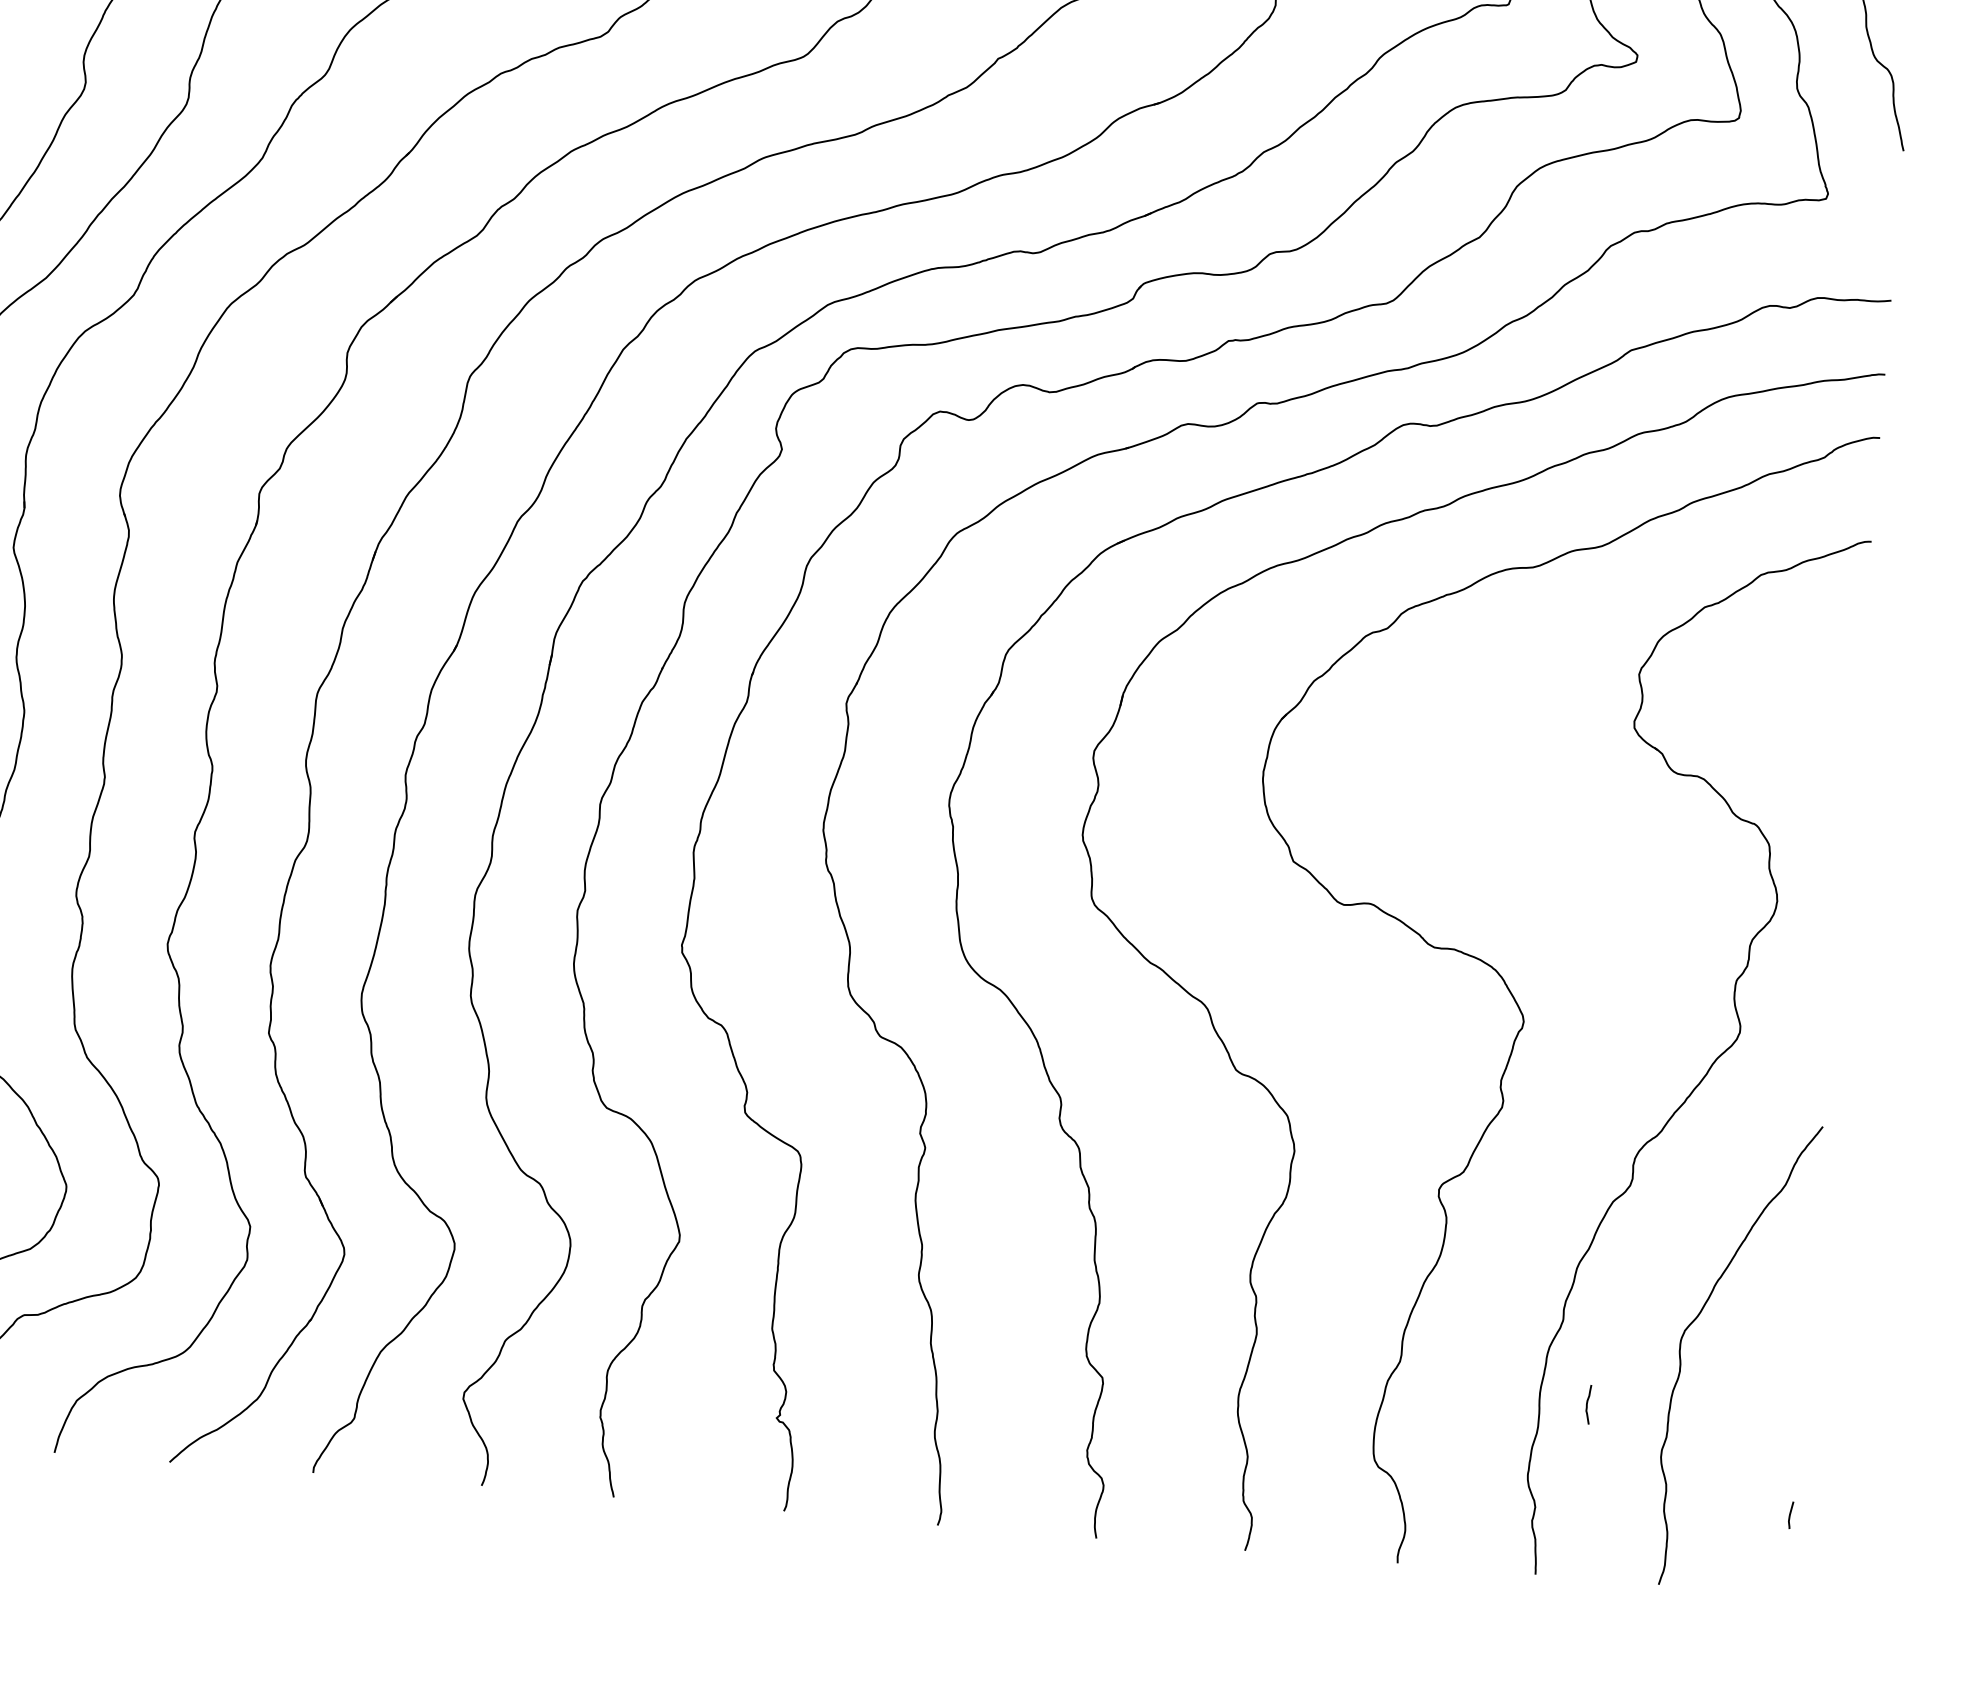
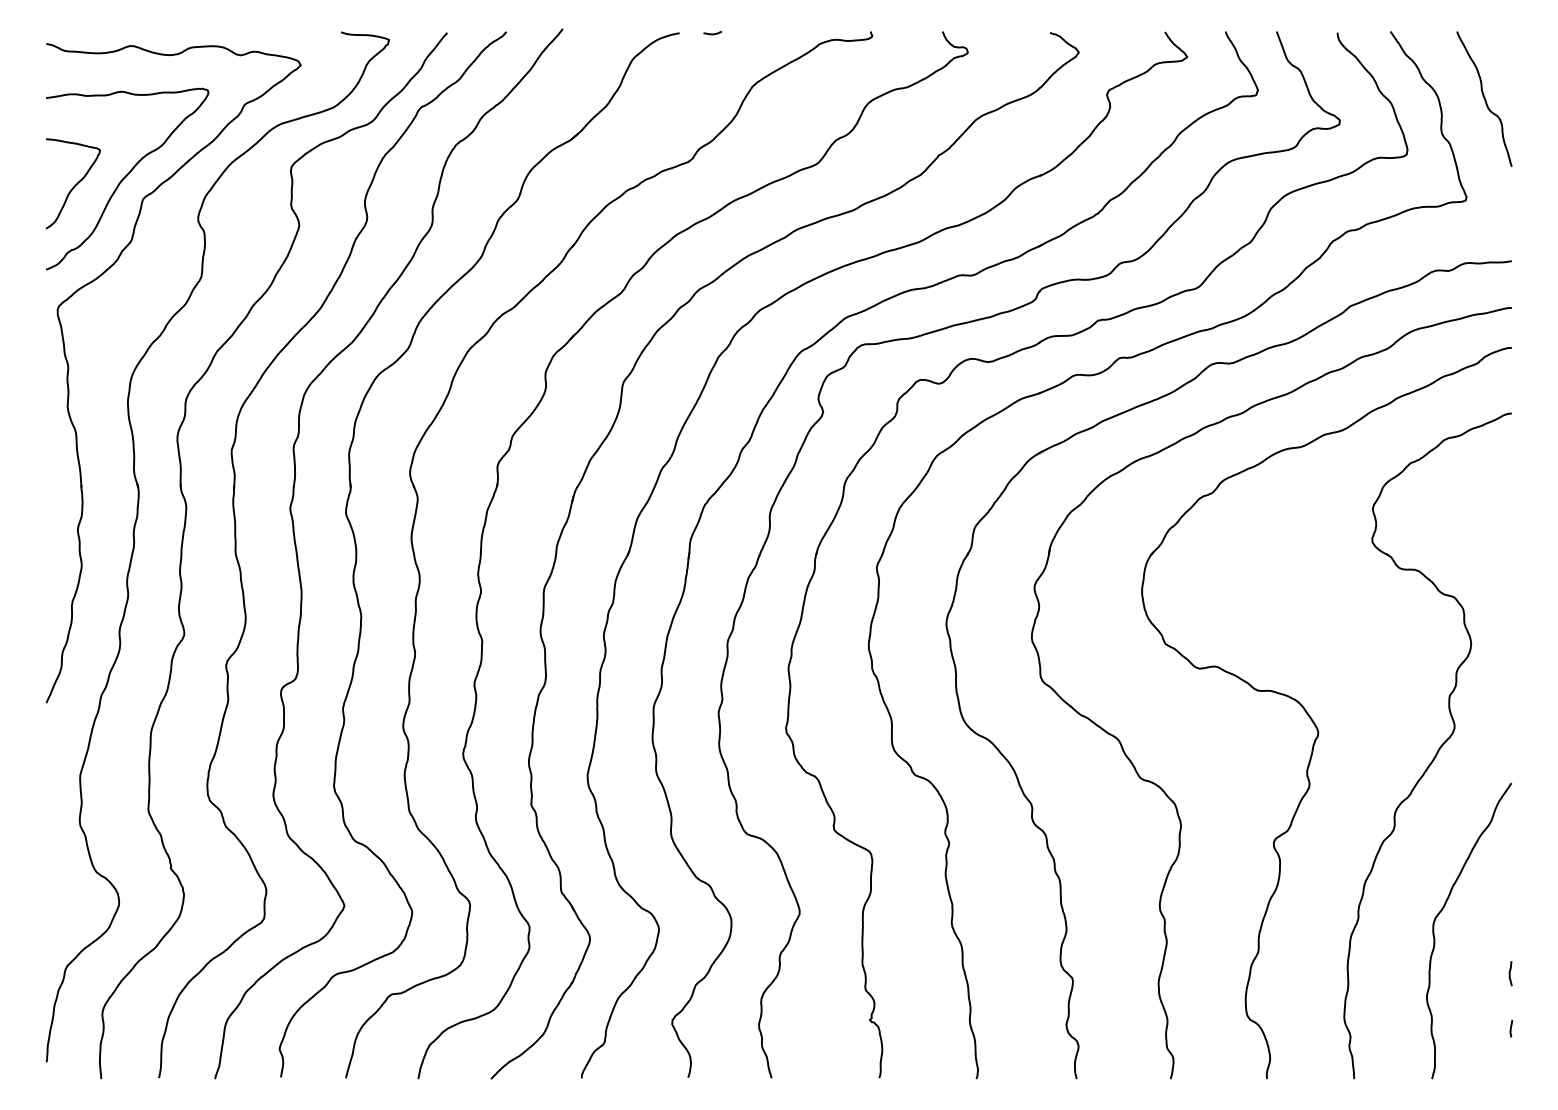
curve: (1588, 1404) -> (1510, 973), moved

